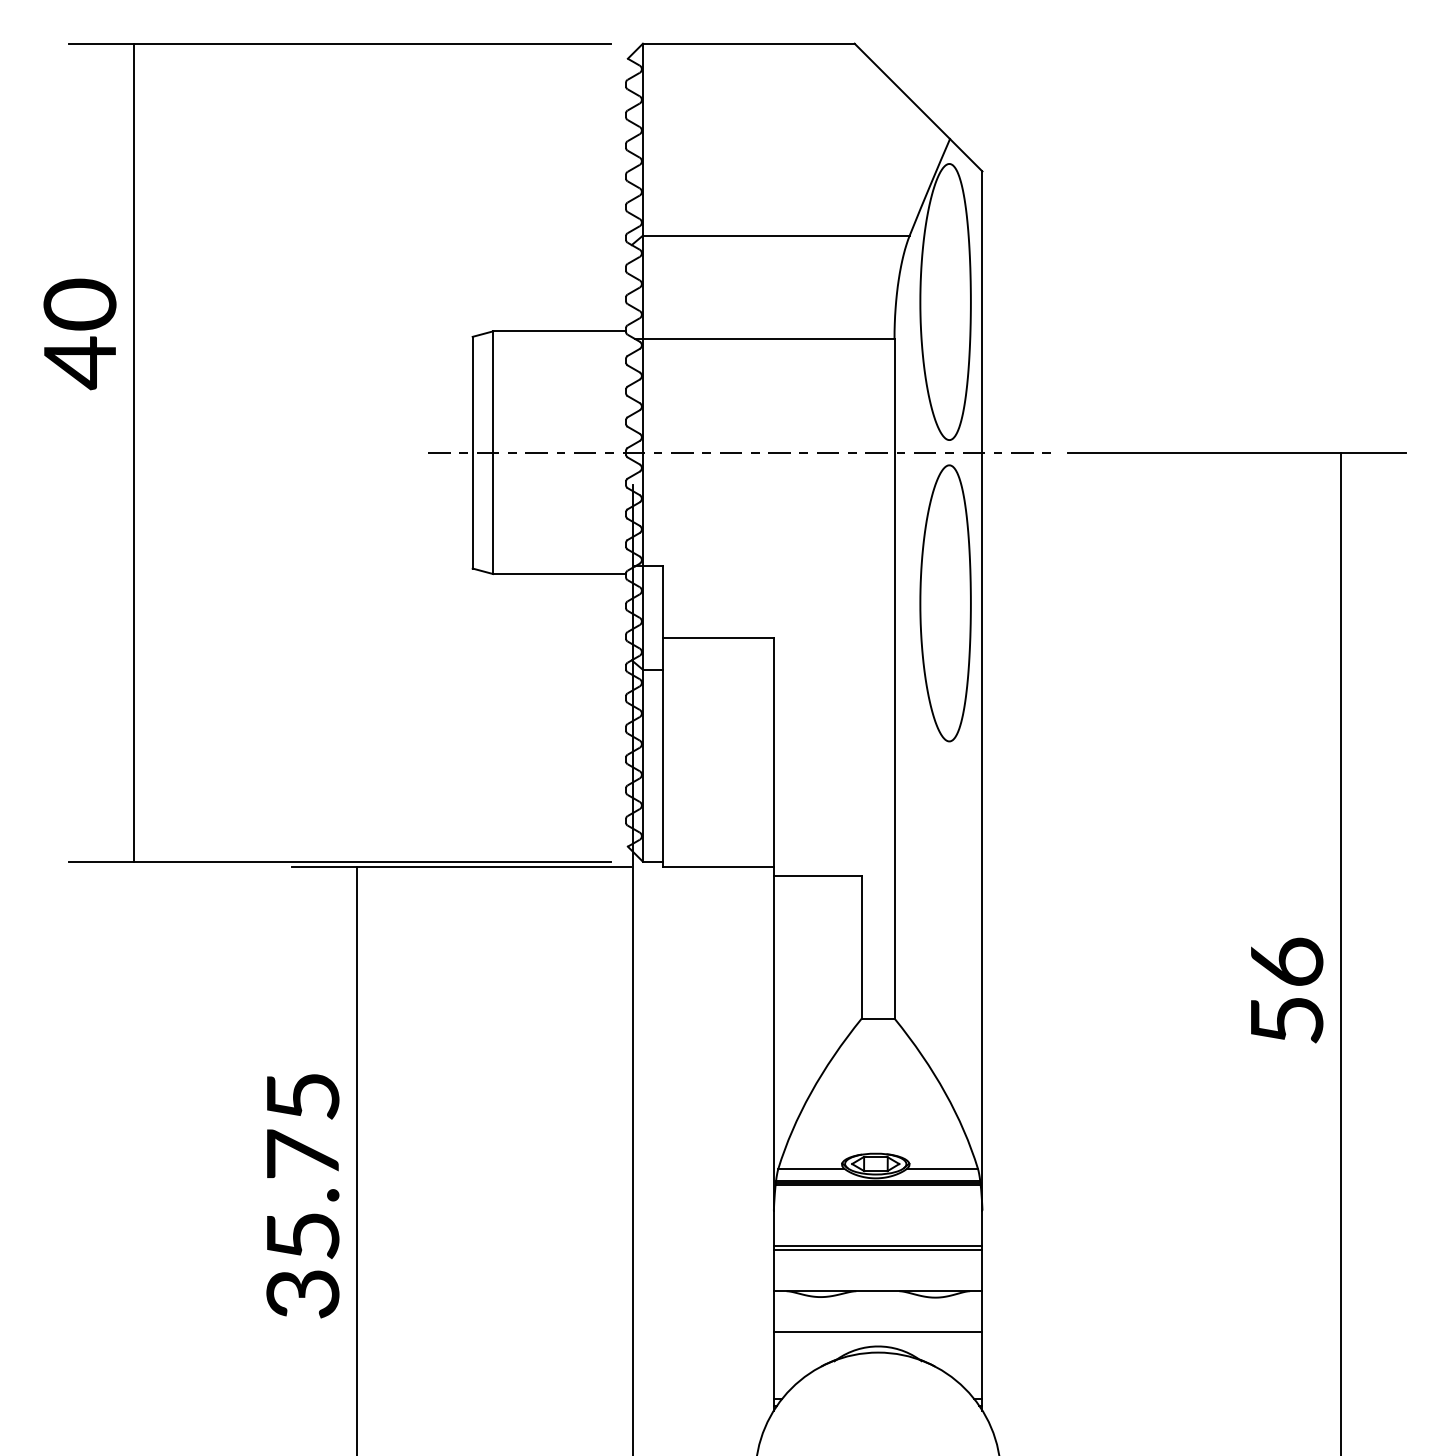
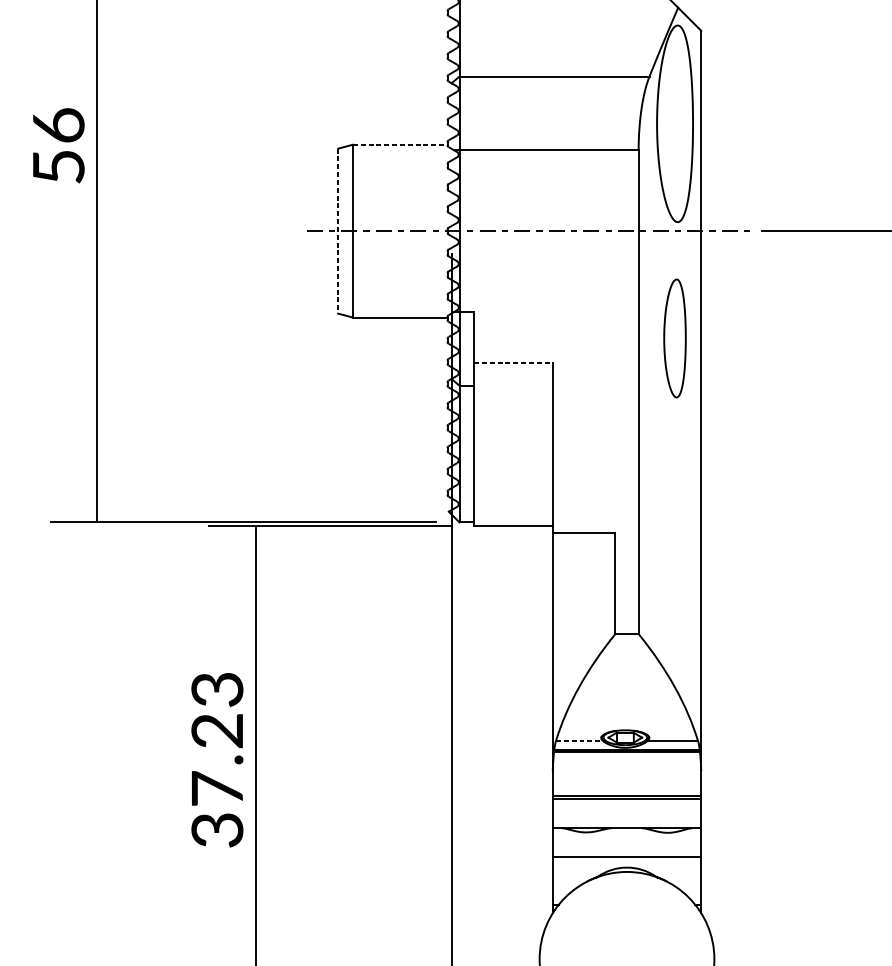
line: (560, 331) -> (400, 144), solid -> dashed
text: (79, 334) -> (58, 146), 40 -> 56
line: (472, 452) -> (338, 230), solid -> dashed
part: (945, 603) -> (674, 338), size x0.6
line: (719, 637) -> (514, 362), solid -> dashed
text: (302, 1166) -> (217, 739), 35.75 -> 37.23
line: (811, 1168) -> (579, 740), solid -> dashed

